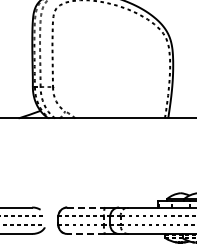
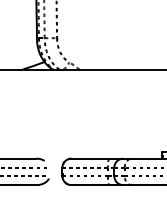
line: (86, 207) -> (90, 158), dashed -> solid
line: (86, 233) -> (90, 184), dashed -> solid

